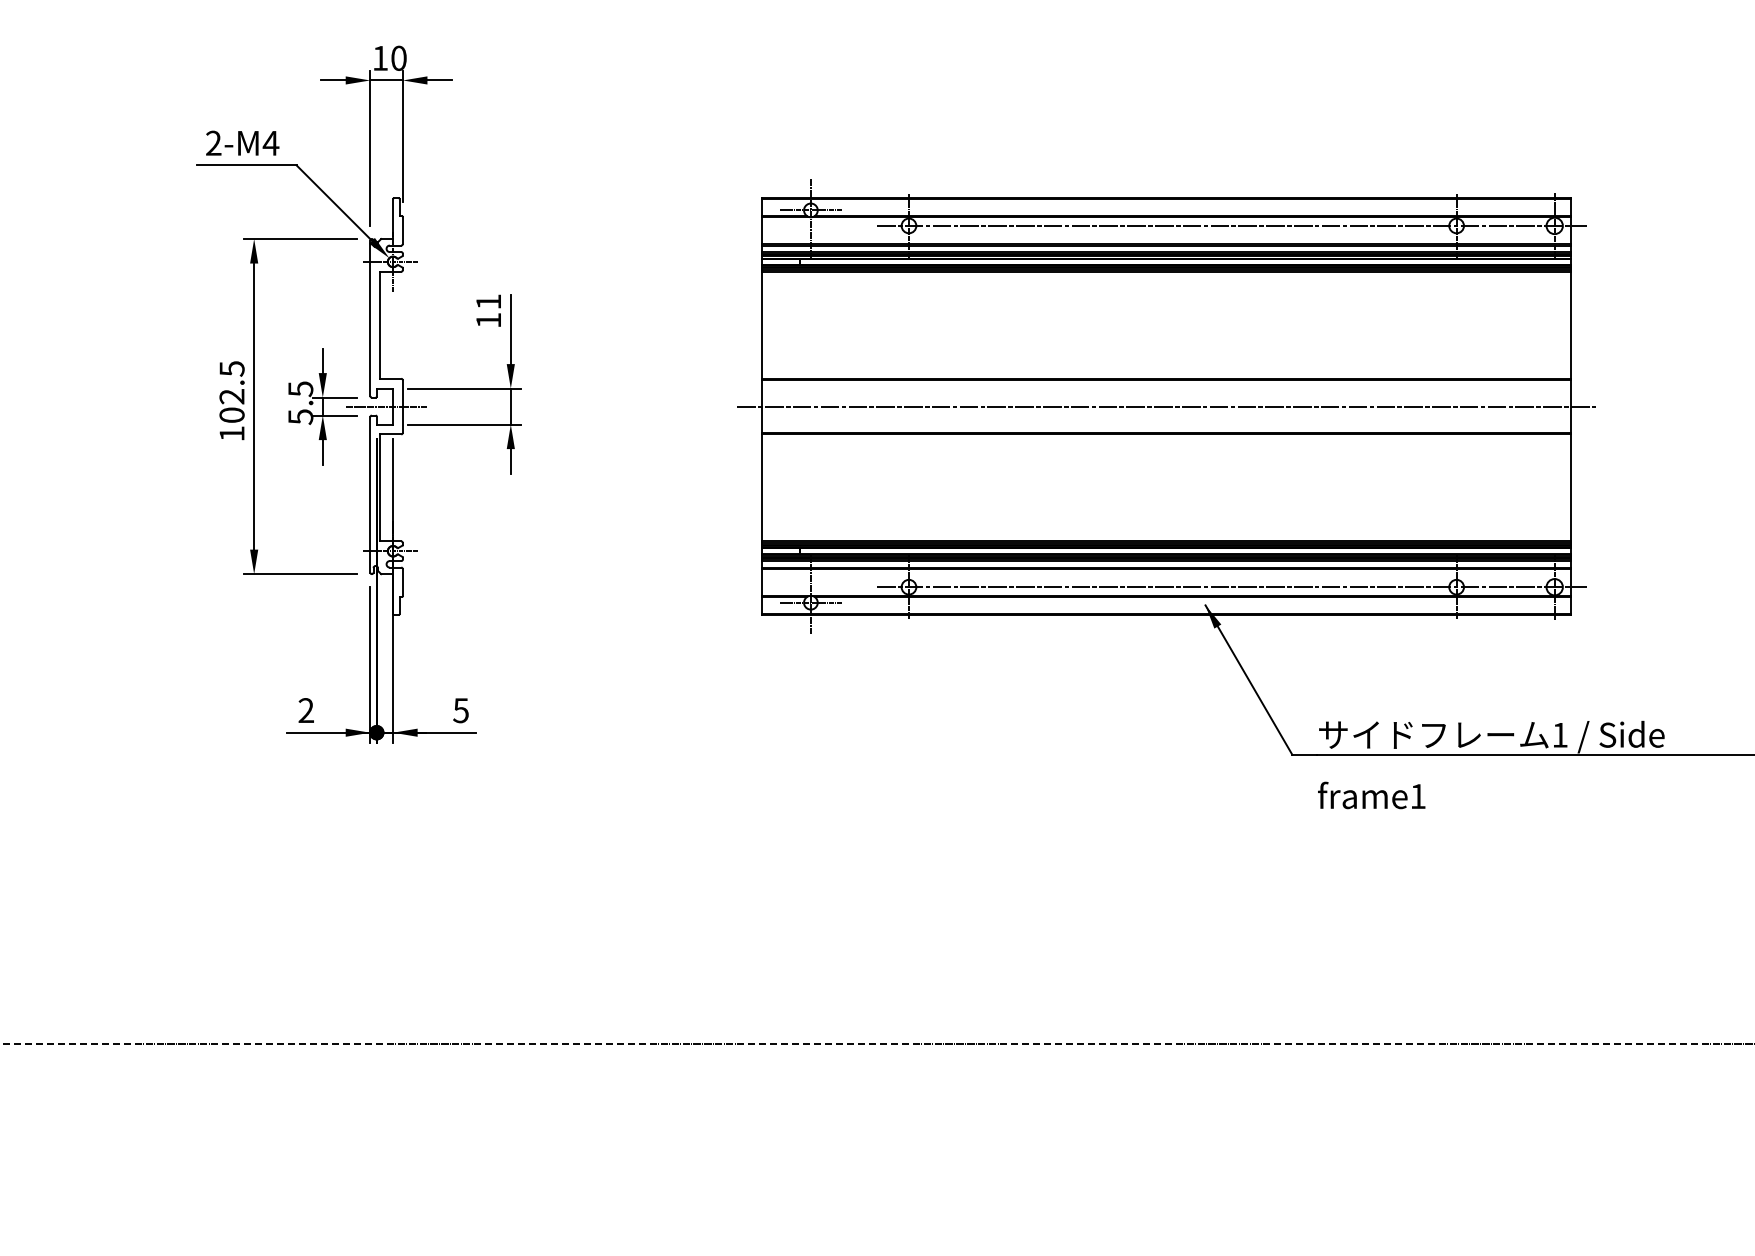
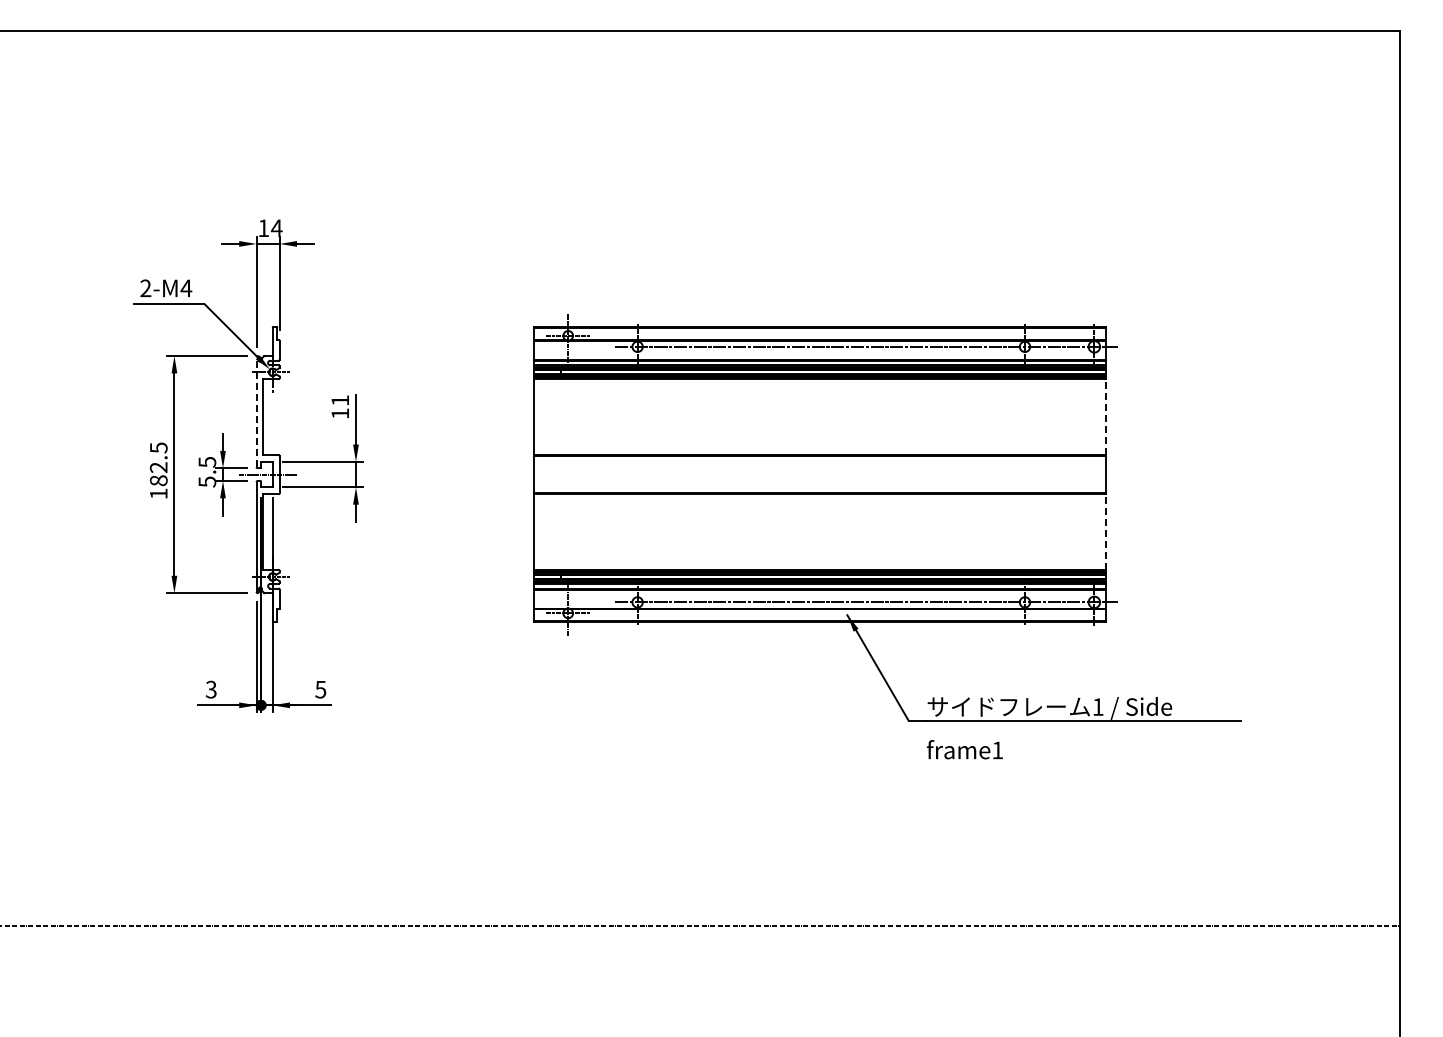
text: (398, 58) -> (276, 228), 10 -> 14
line: (370, 318) -> (256, 412), solid -> dashed
line: (1570, 325) -> (1105, 417), solid -> dashed
line: (1166, 406) -> (819, 474), removed
text: (231, 414) -> (158, 480), 102.5 -> 182.5
line: (1570, 488) -> (1105, 532), solid -> dashed
text: (305, 710) -> (210, 689), 2 -> 3

